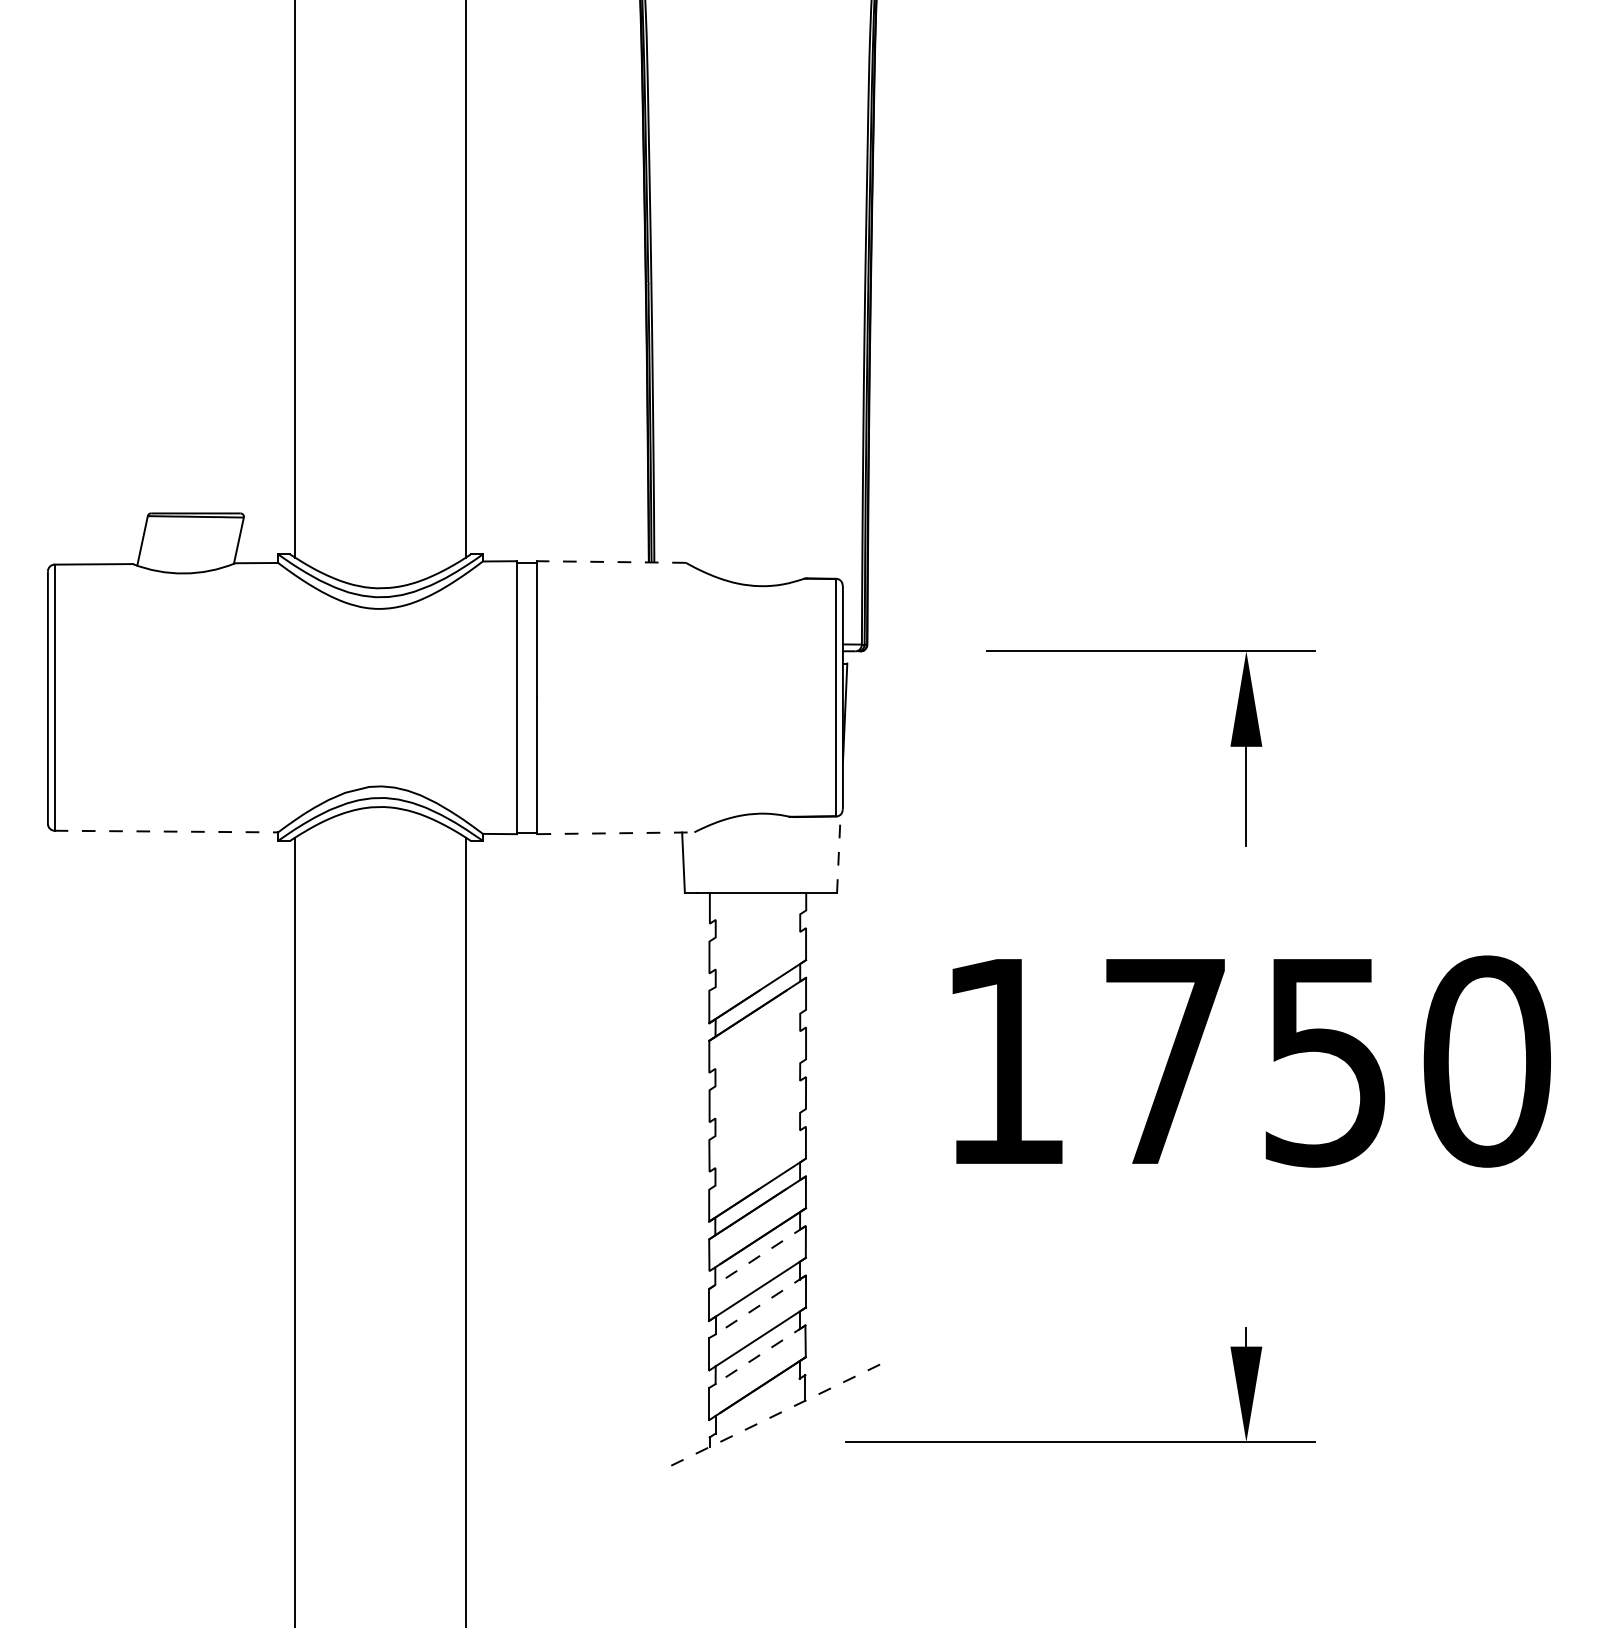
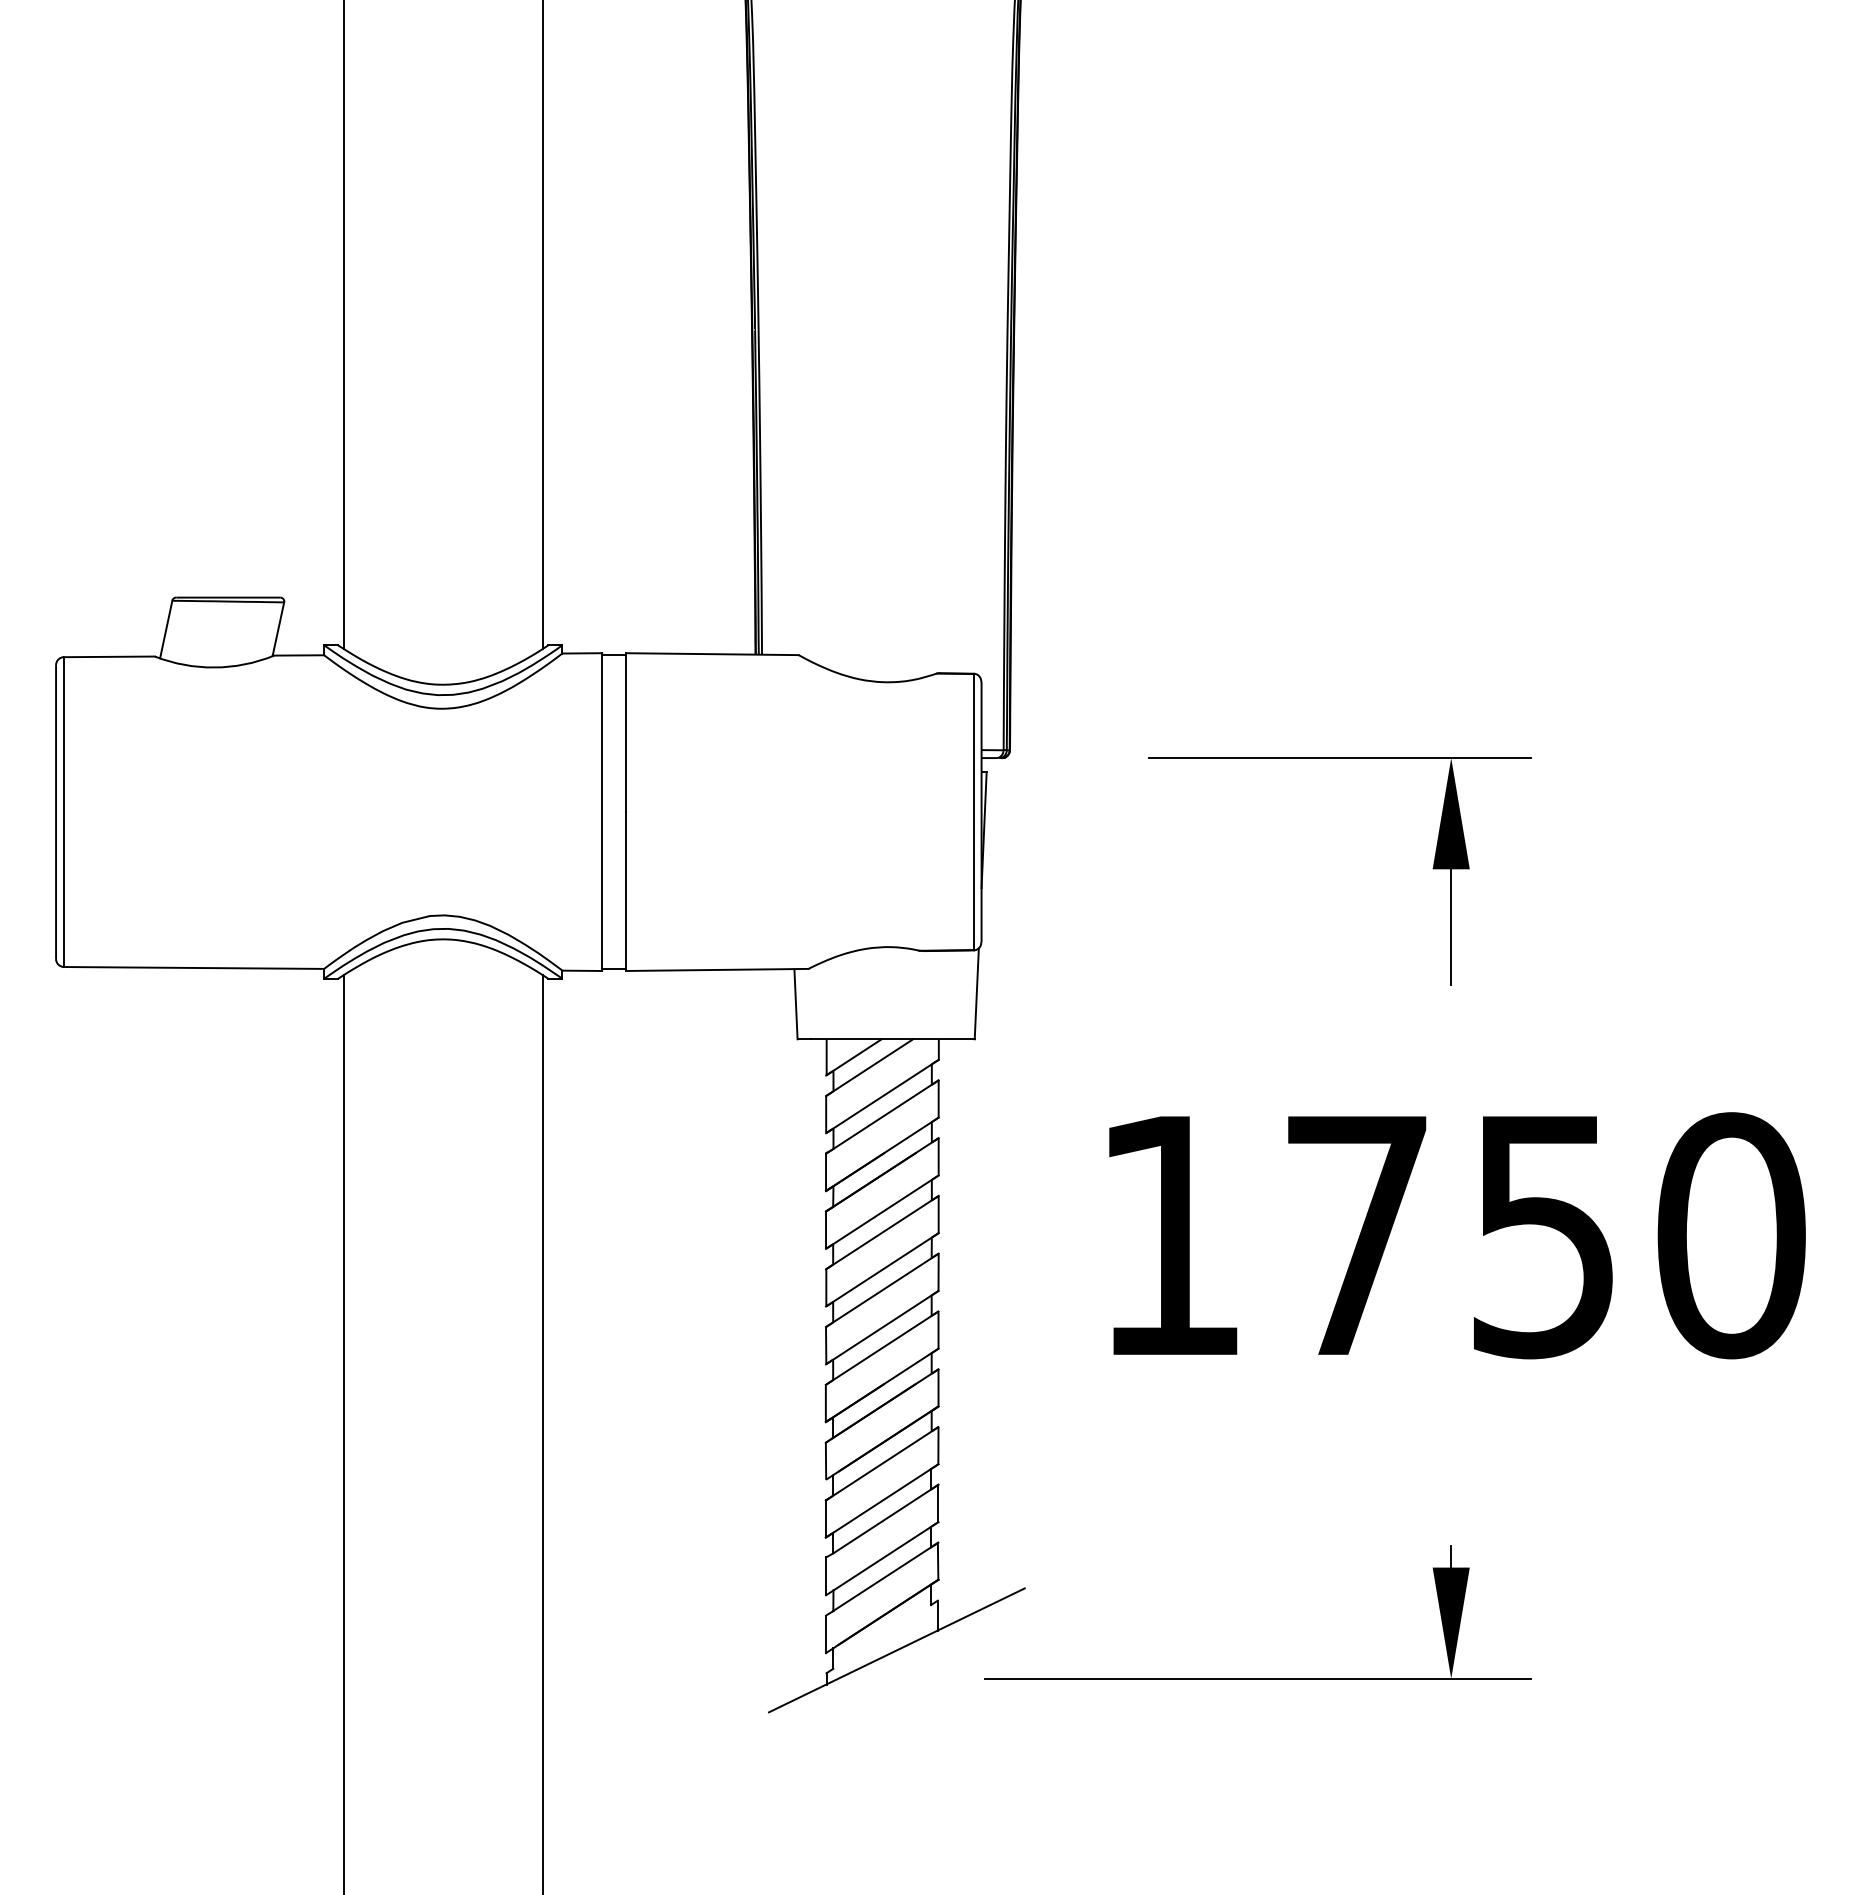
line: (610, 562) -> (711, 654), dashed -> solid
line: (166, 831) -> (194, 967), dashed -> solid
line: (616, 832) -> (717, 969), dashed -> solid
line: (838, 853) -> (976, 993), dashed -> solid
line: (732, 908) -> (853, 1057), added
line: (746, 917) -> (869, 1067), added
line: (757, 941) -> (882, 1096), added
line: (757, 959) -> (882, 1116), added
line: (757, 1040) -> (882, 1211), added
line: (757, 1058) -> (882, 1232), added
line: (757, 1090) -> (882, 1269), added
line: (757, 1108) -> (882, 1290), added
line: (757, 1140) -> (882, 1327), added
line: (756, 1157) -> (881, 1347), added
line: (756, 1258) -> (881, 1464), dashed -> solid
line: (760, 1305) -> (885, 1519), dashed -> solid
line: (760, 1354) -> (885, 1576), dashed -> solid
line: (769, 1417) -> (896, 1650), dashed -> solid

